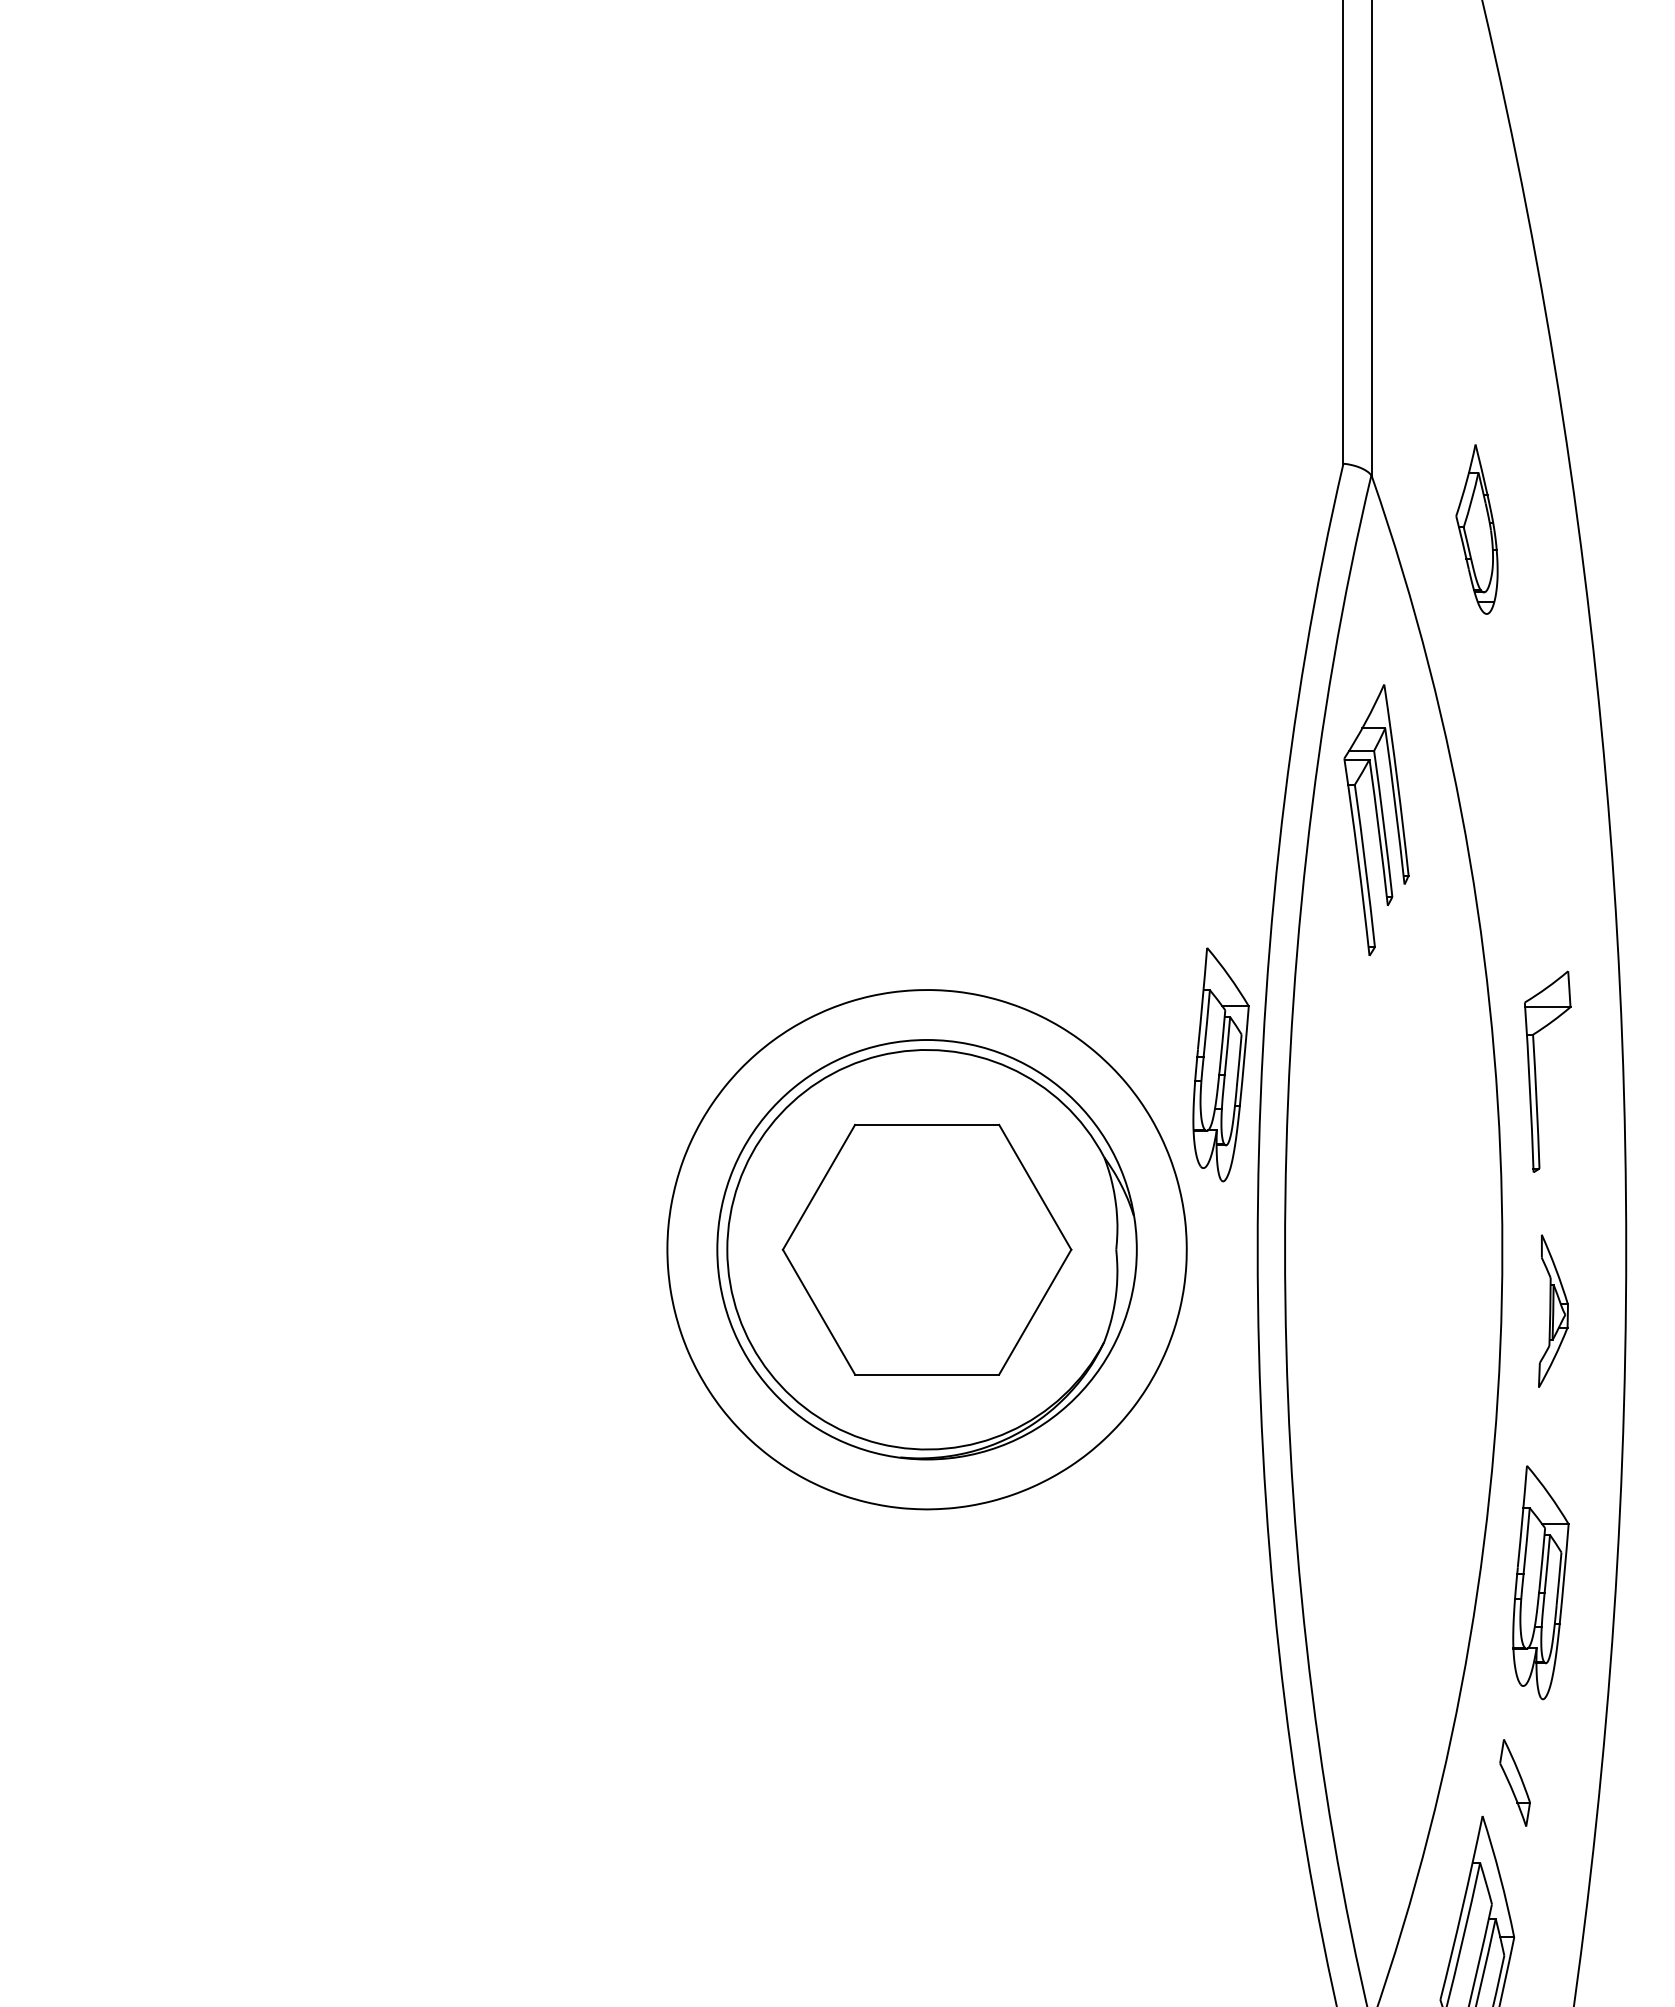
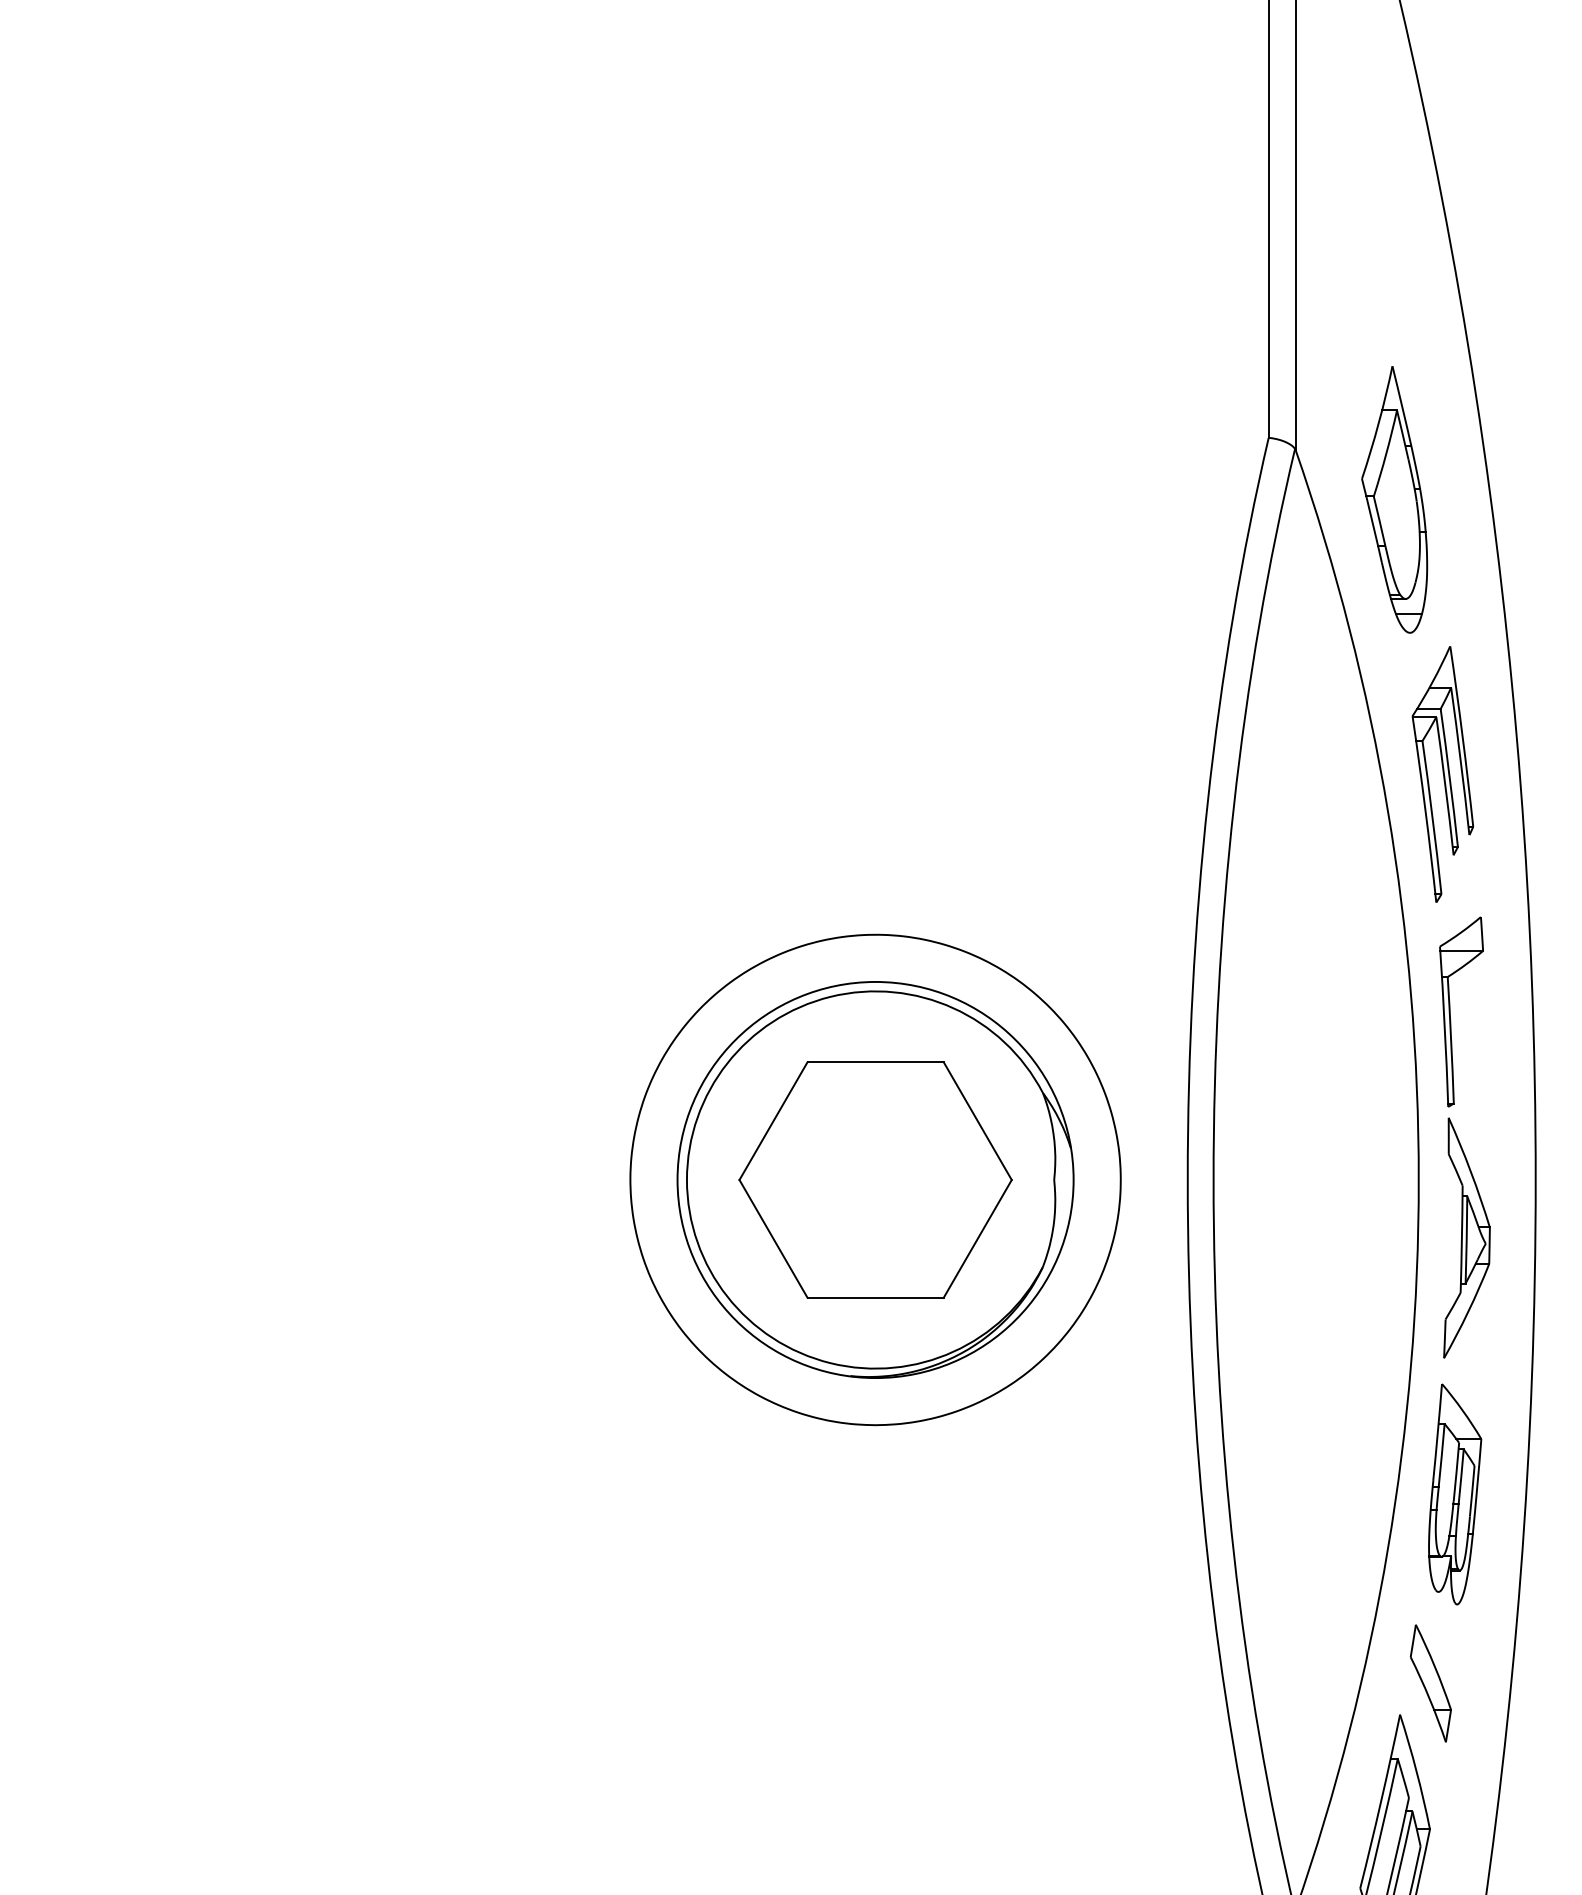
part: (1476, 529) -> (1394, 499), size x1.67
part: (1376, 820) -> (1442, 774), moved
part: (1221, 1064) -> (1153, 1005), removed
part: (1552, 1310) -> (1466, 1237), size x1.67
part: (1514, 1782) -> (1430, 1683), size x1.43

